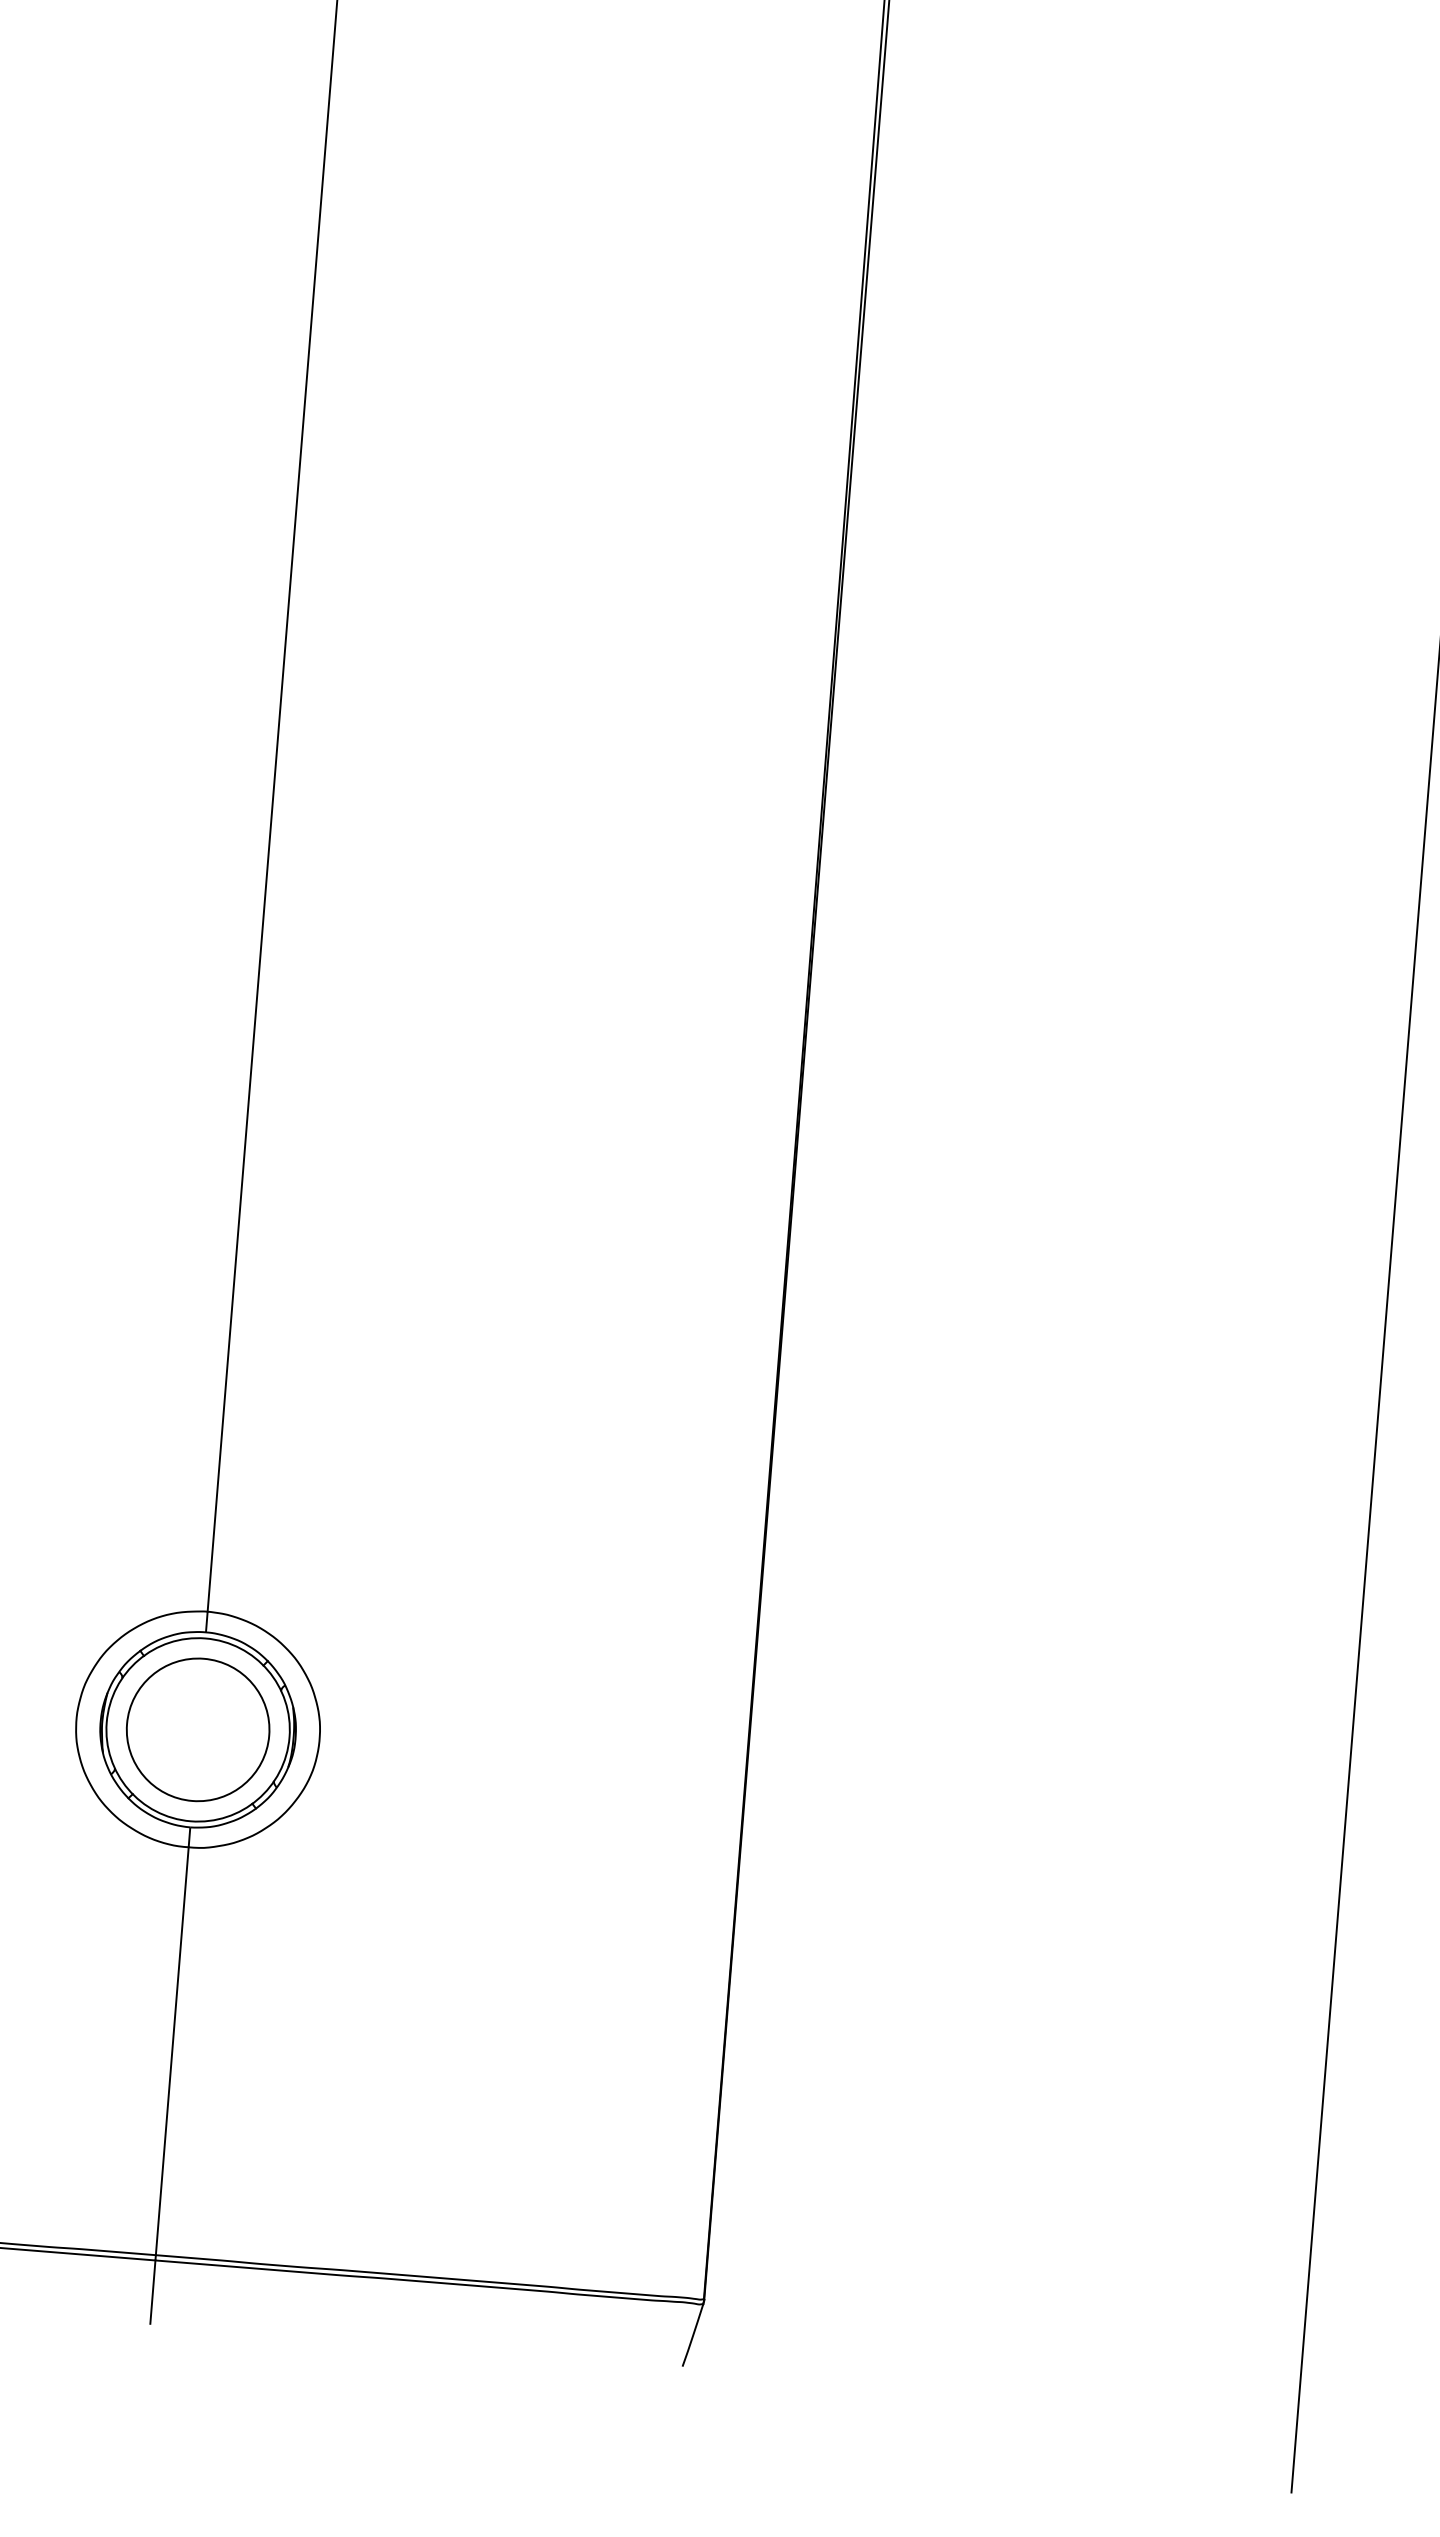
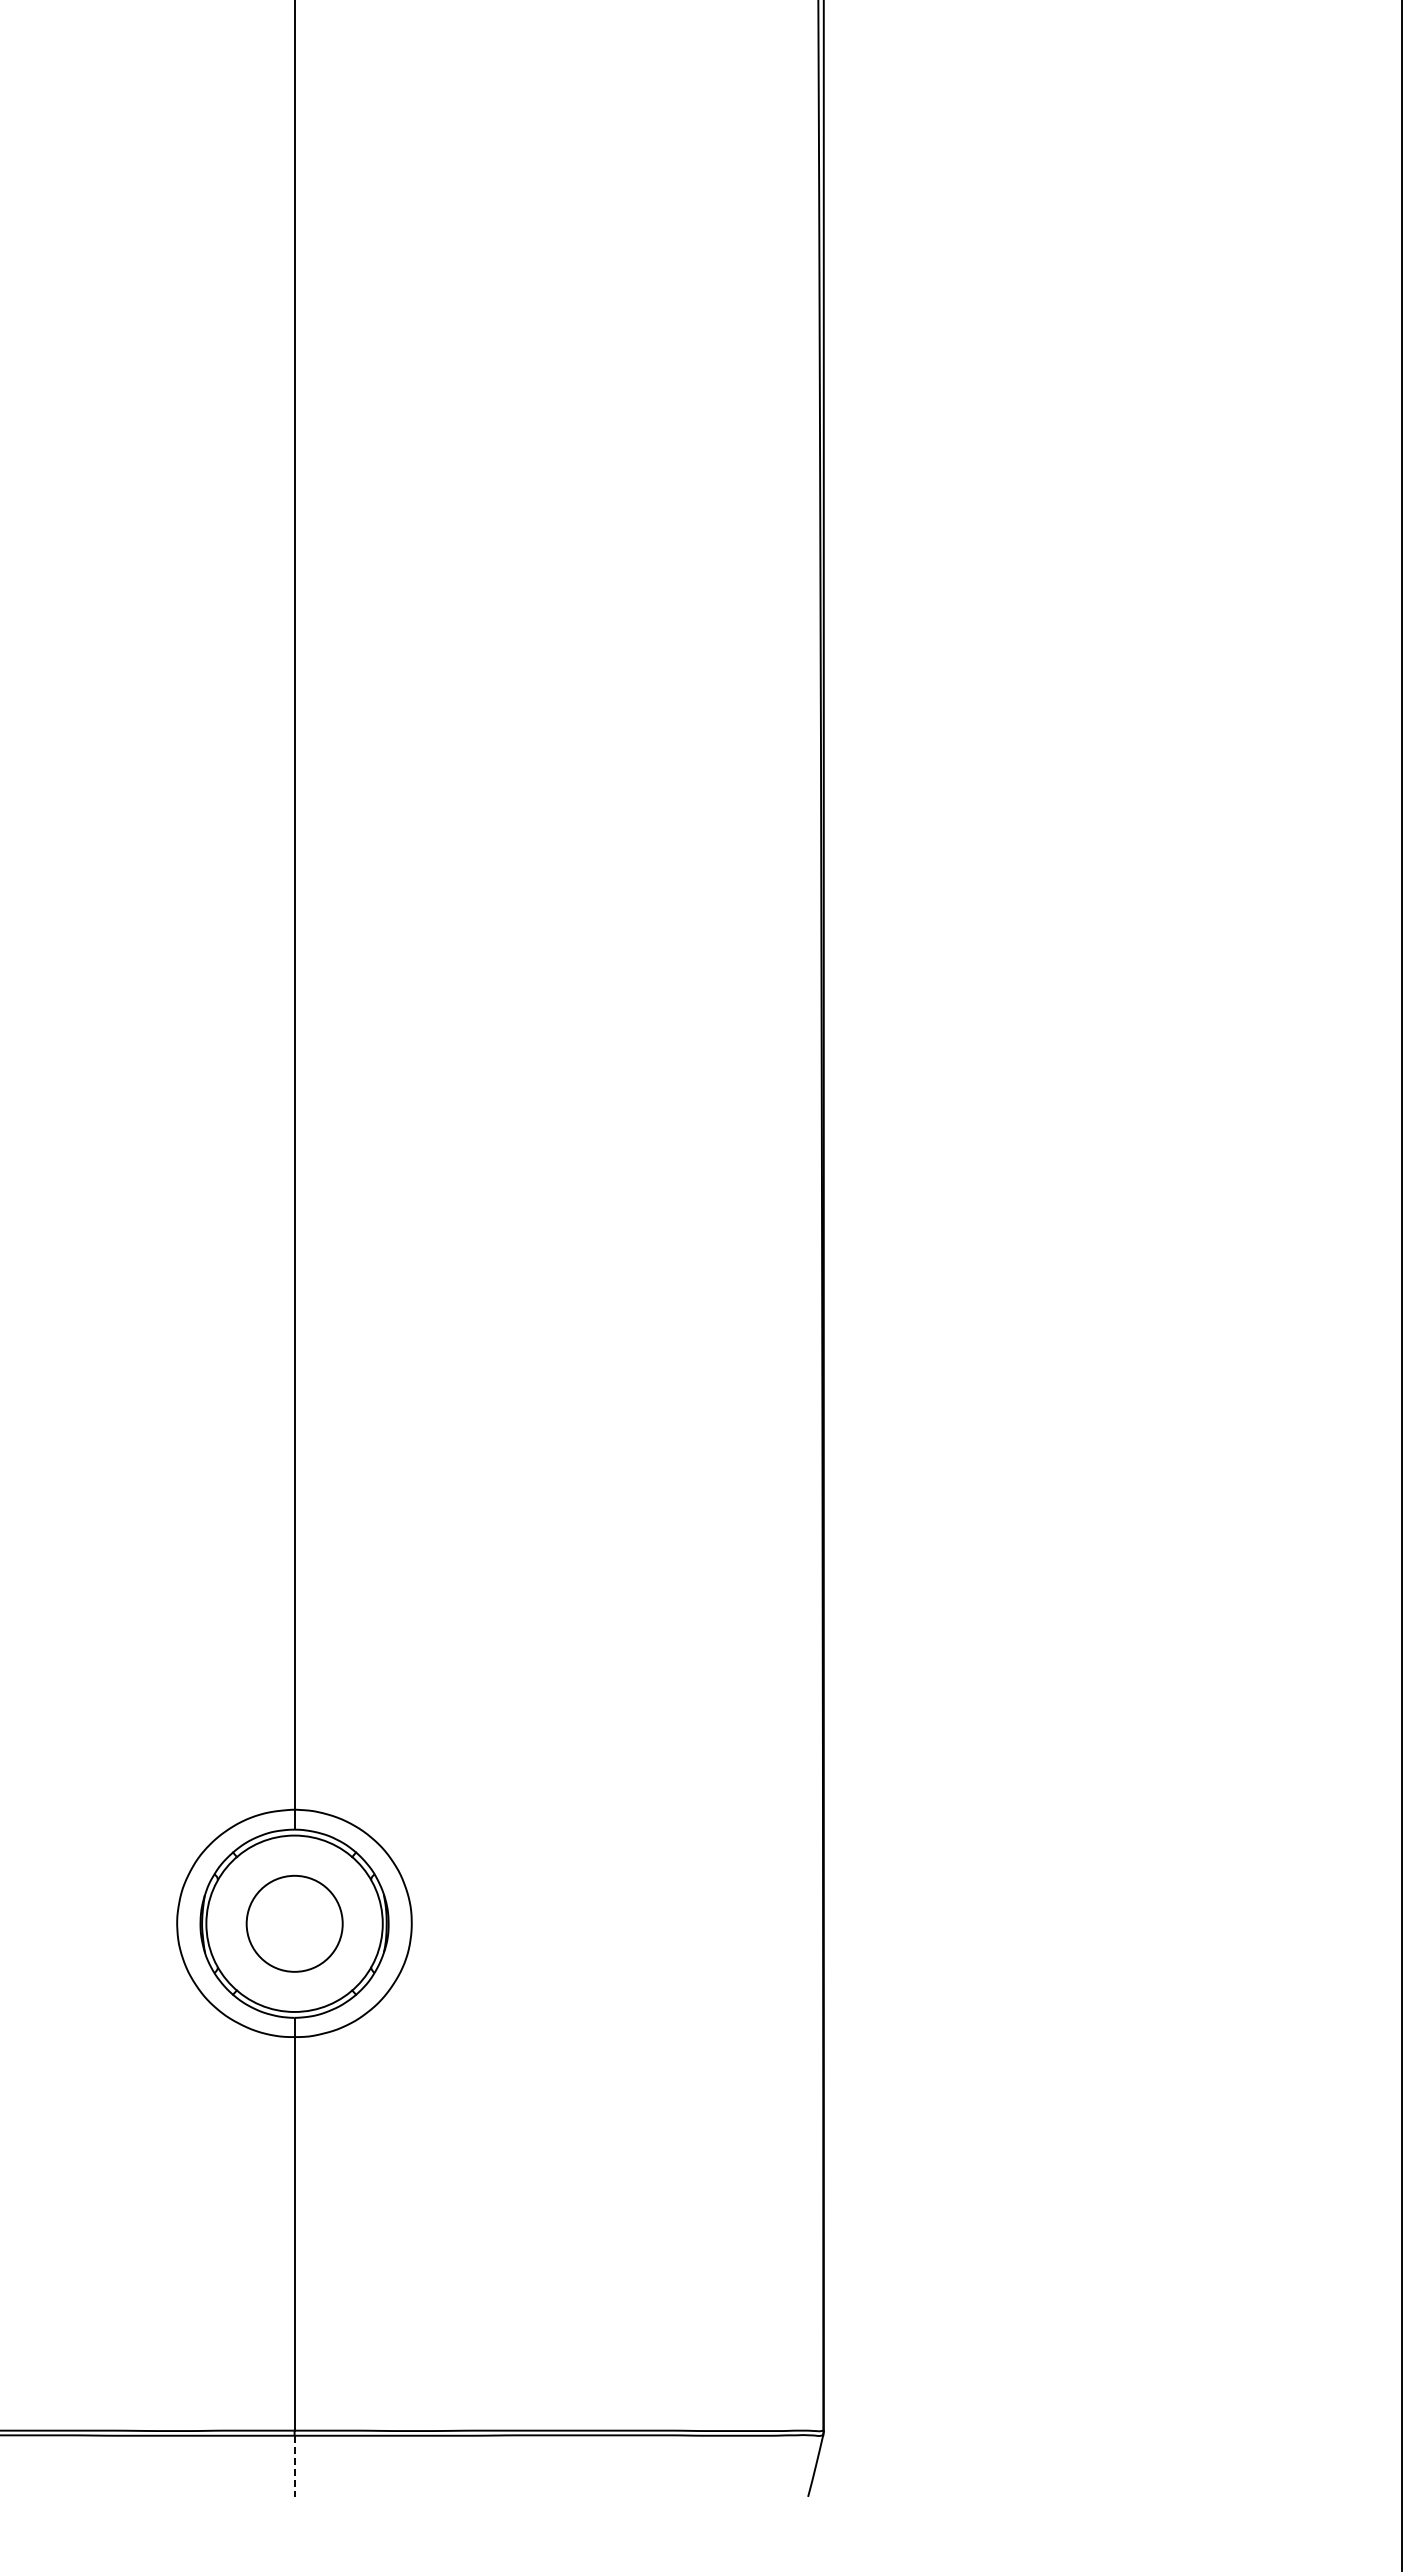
circle: (198, 1729) -> (294, 1923), size x0.7
line: (152, 2292) -> (294, 2466), solid -> dashed

